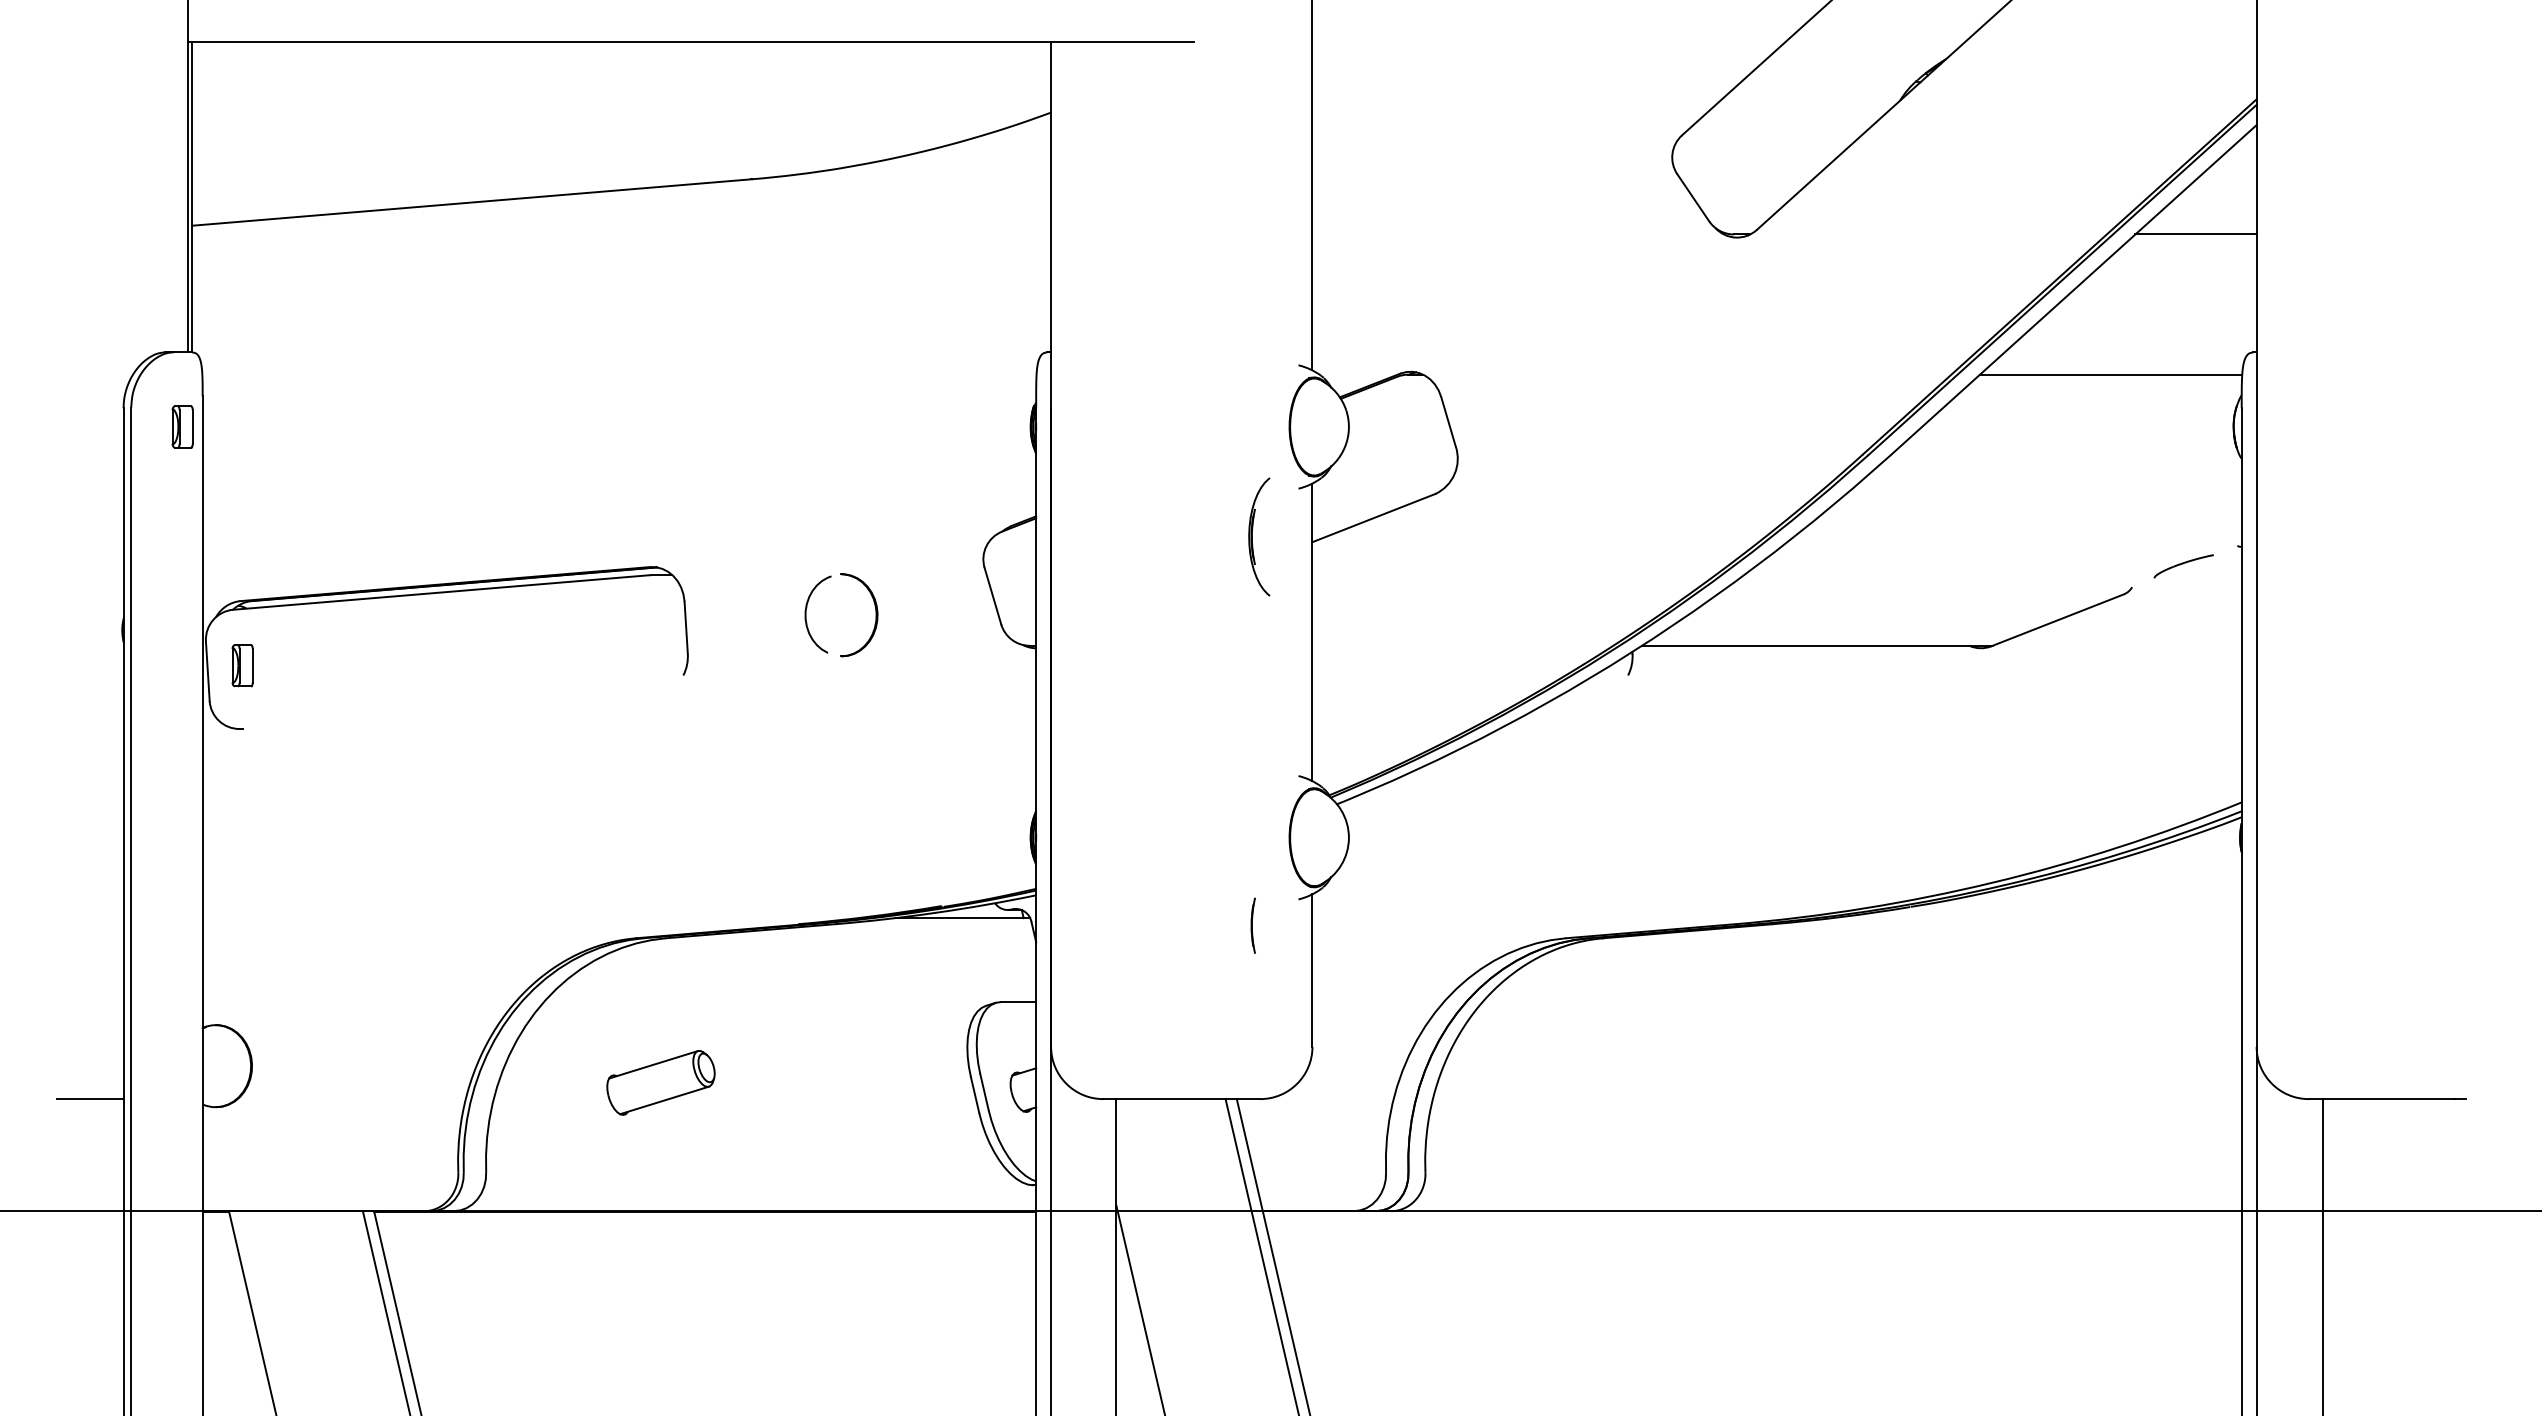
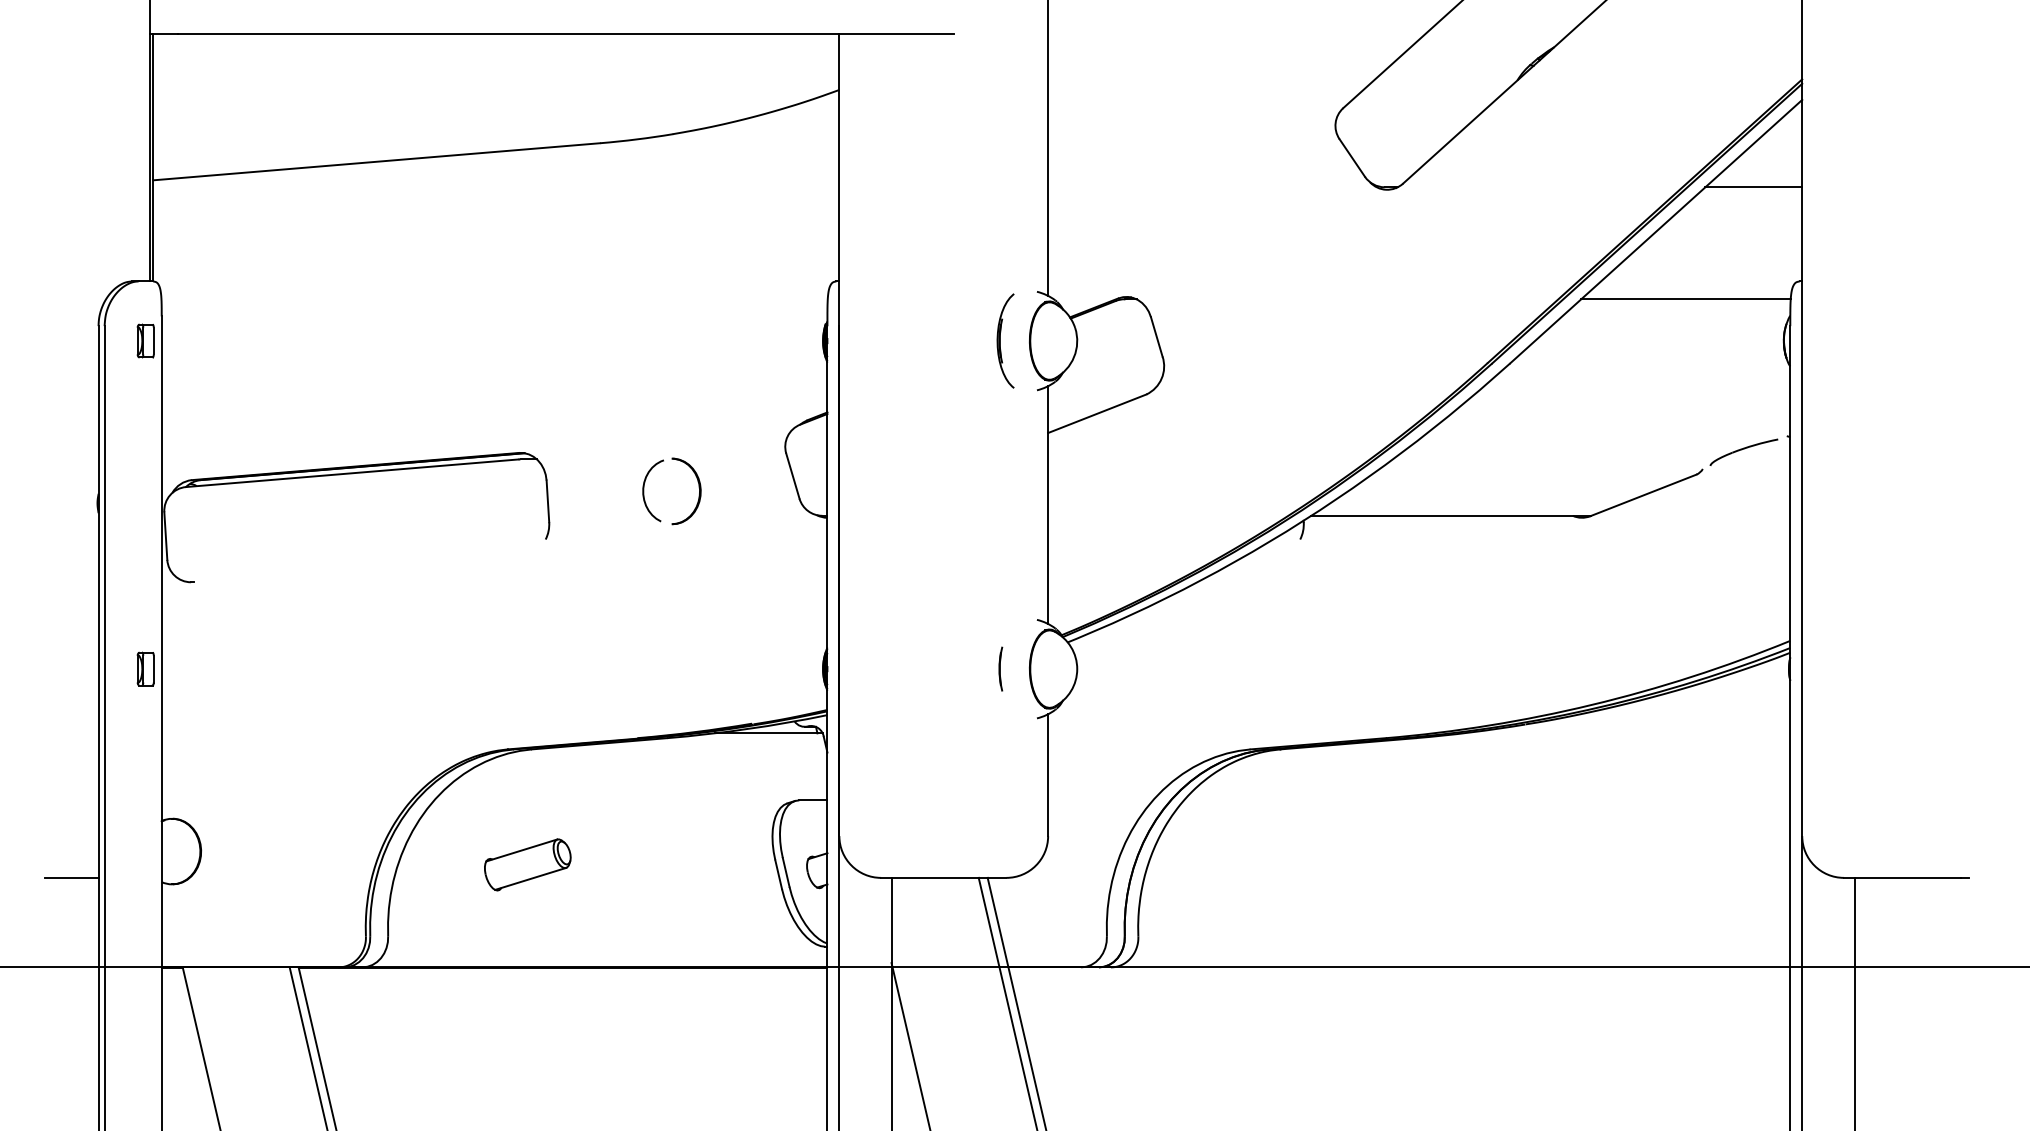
part: (1252, 536) -> (1000, 340), moved
part: (2183, 566) -> (1743, 452), size x1.43
part: (242, 665) -> (145, 668), moved
part: (1252, 925) -> (1000, 668), moved

